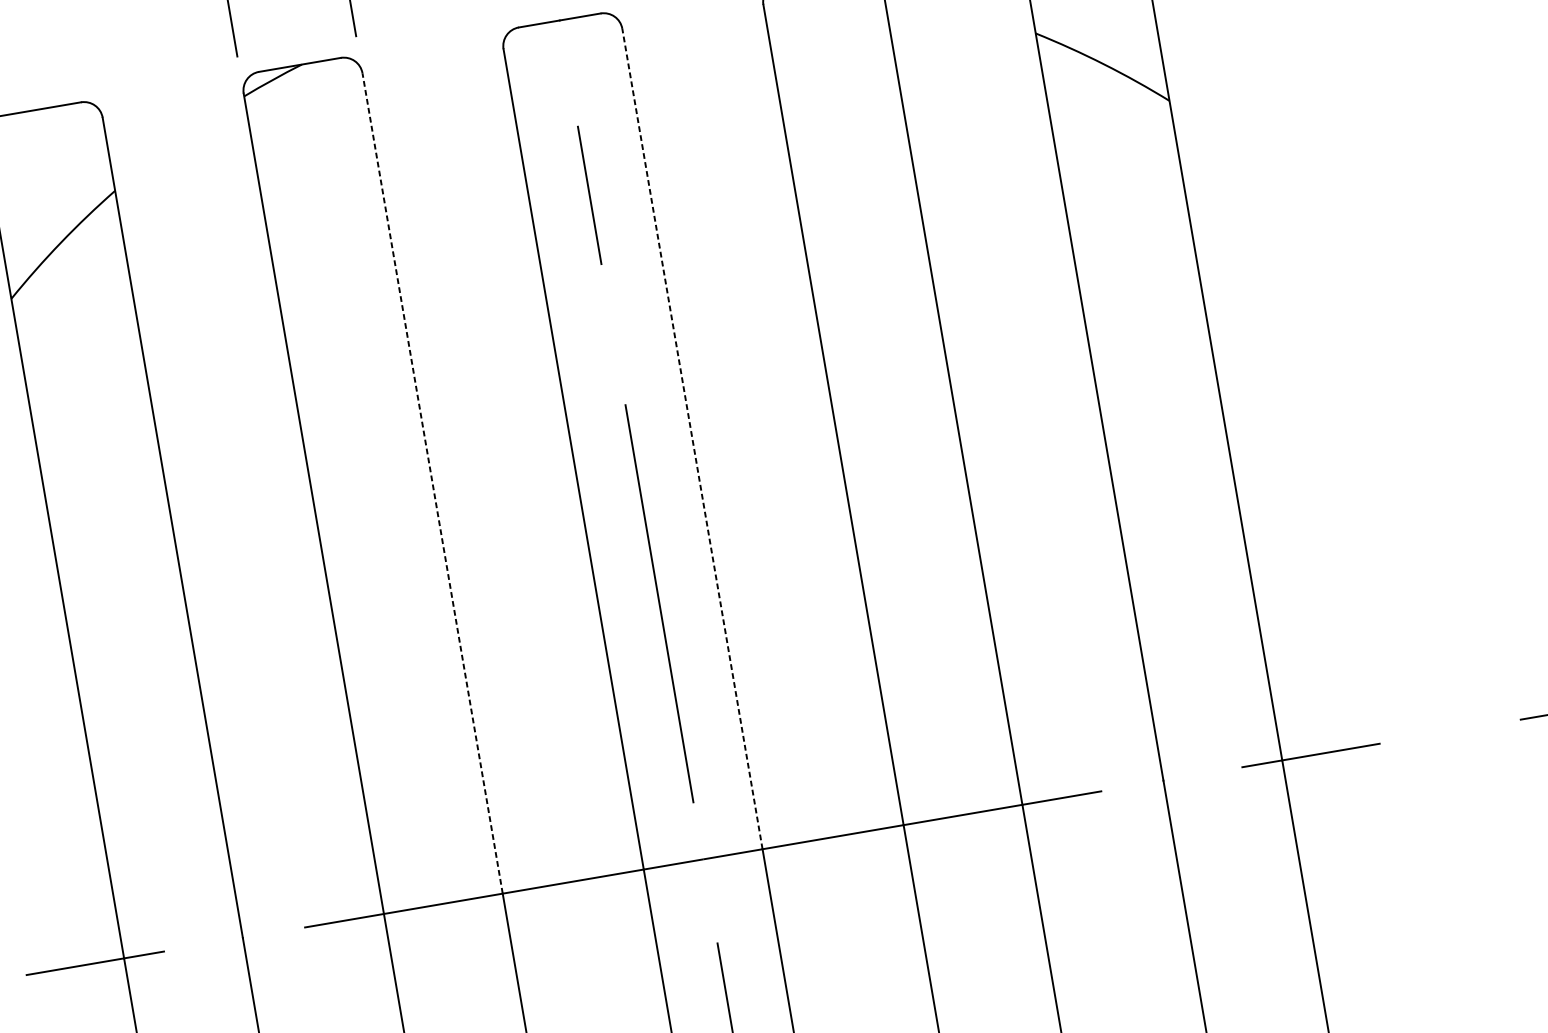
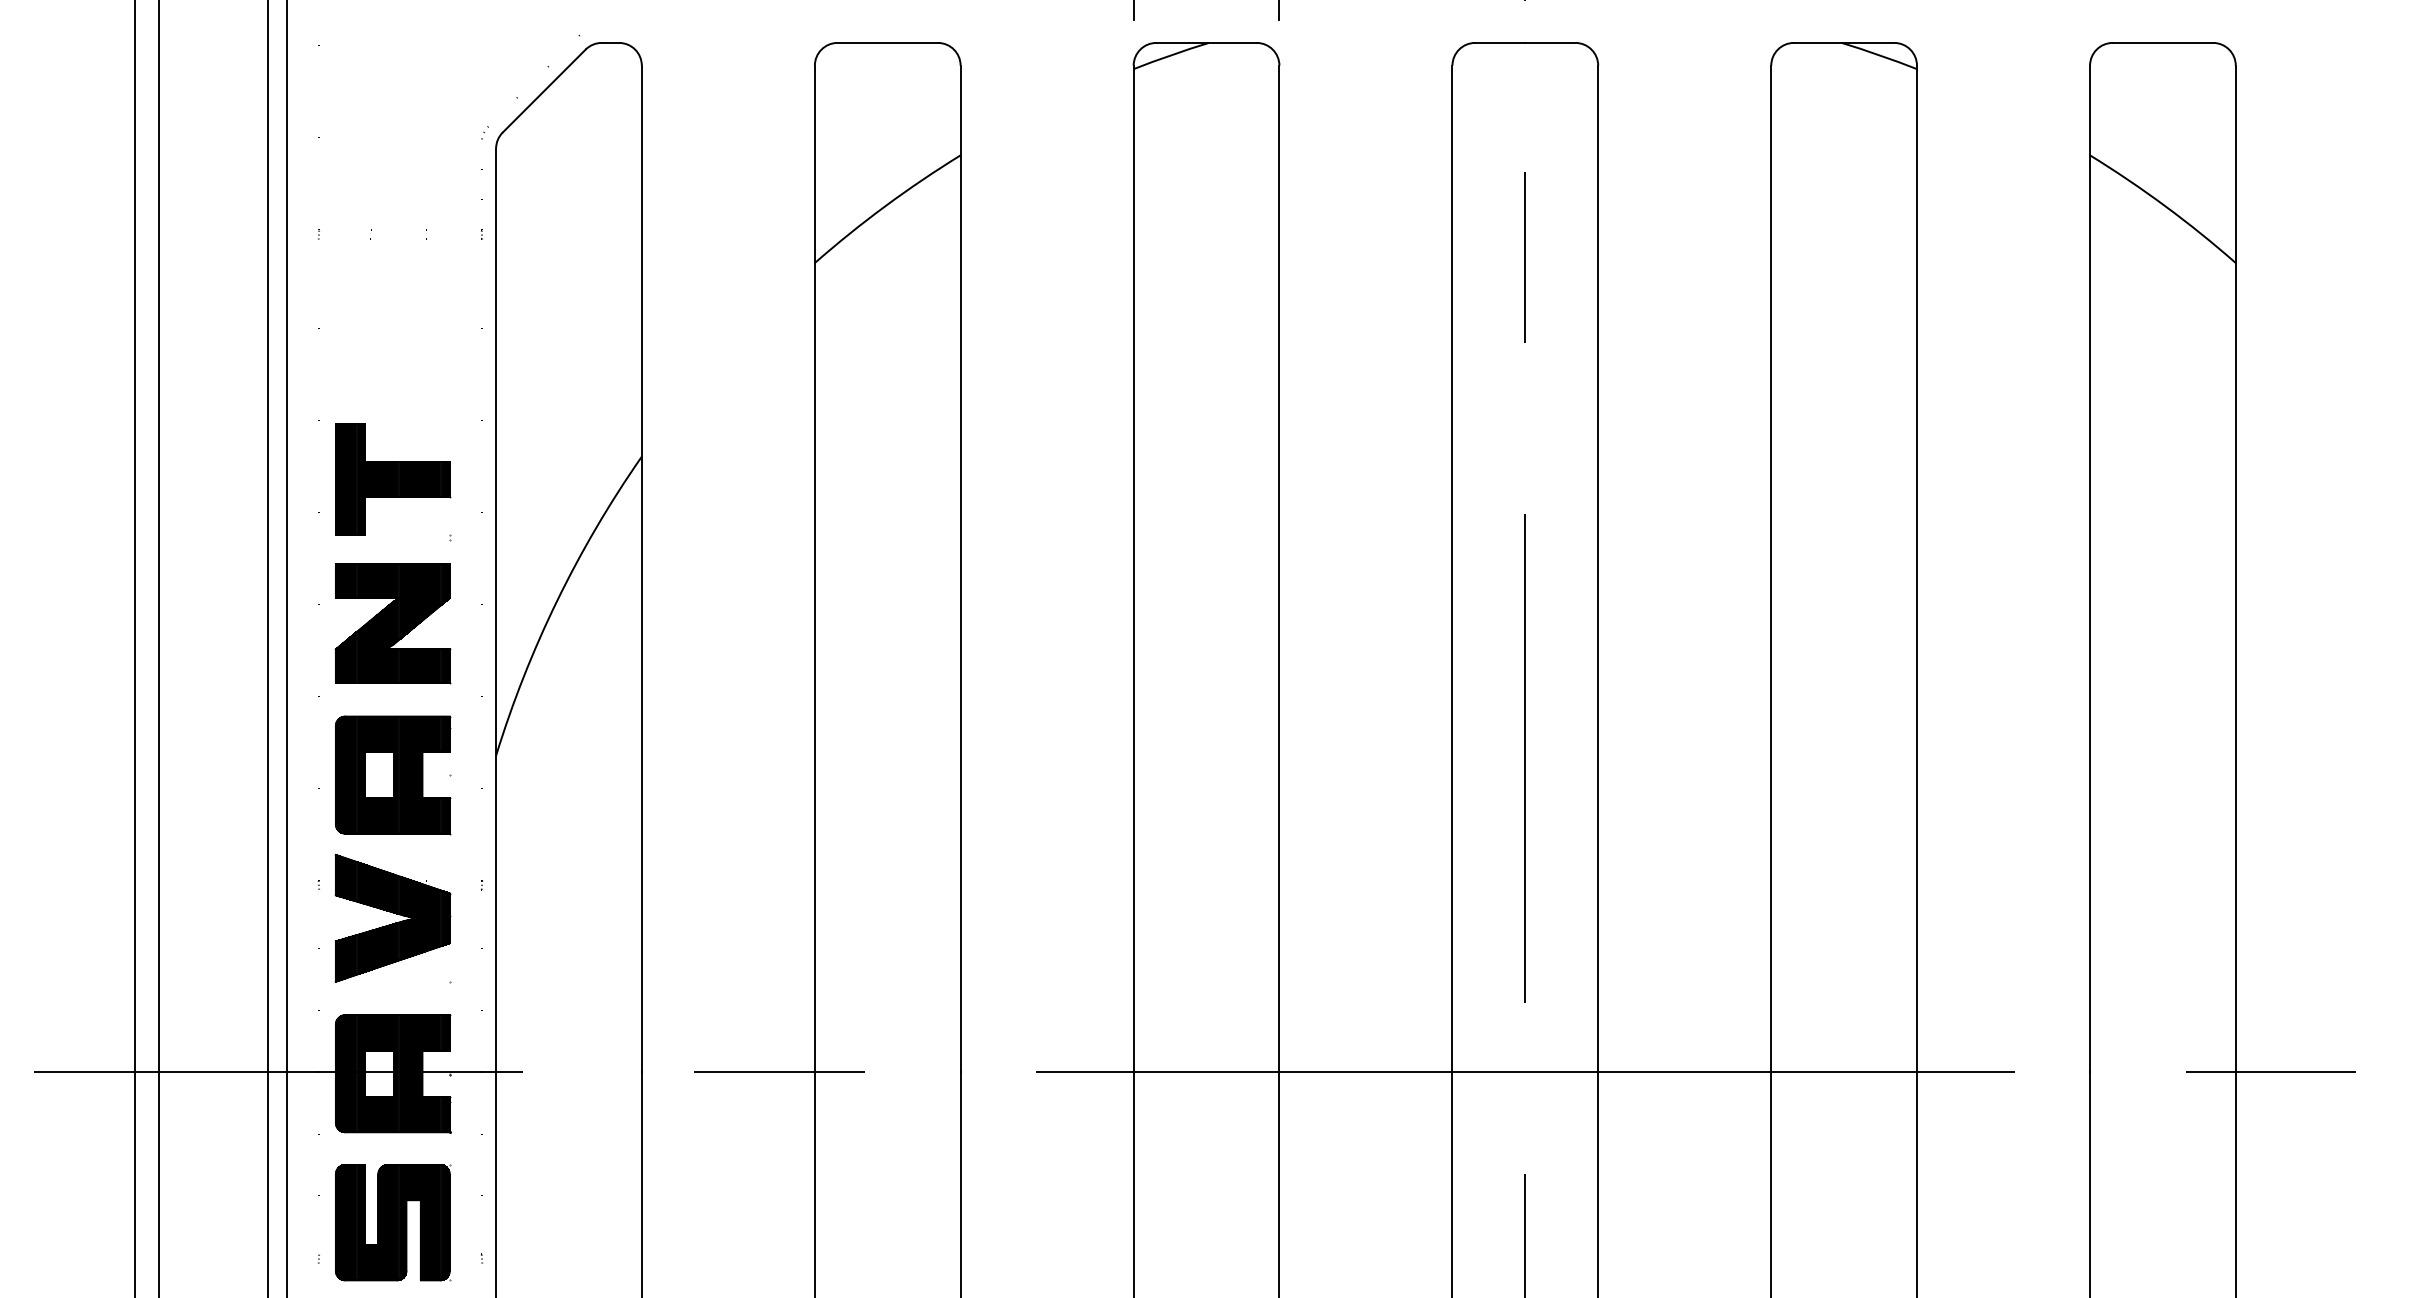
line: (692, 438) -> (1598, 568), dashed -> solid
line: (432, 483) -> (1279, 568), dashed -> solid

